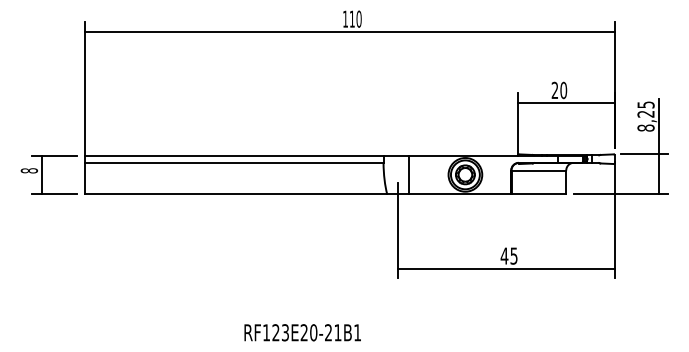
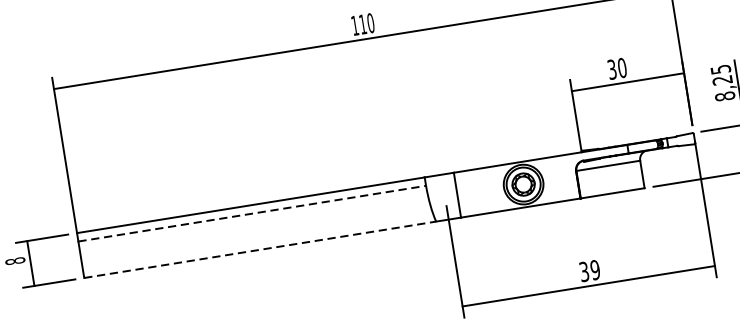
text: (554, 90) -> (611, 69), 20 -> 30
line: (234, 162) -> (252, 213), solid -> dashed
line: (236, 194) -> (260, 250), solid -> dashed
text: (508, 255) -> (588, 270), 45 -> 39

